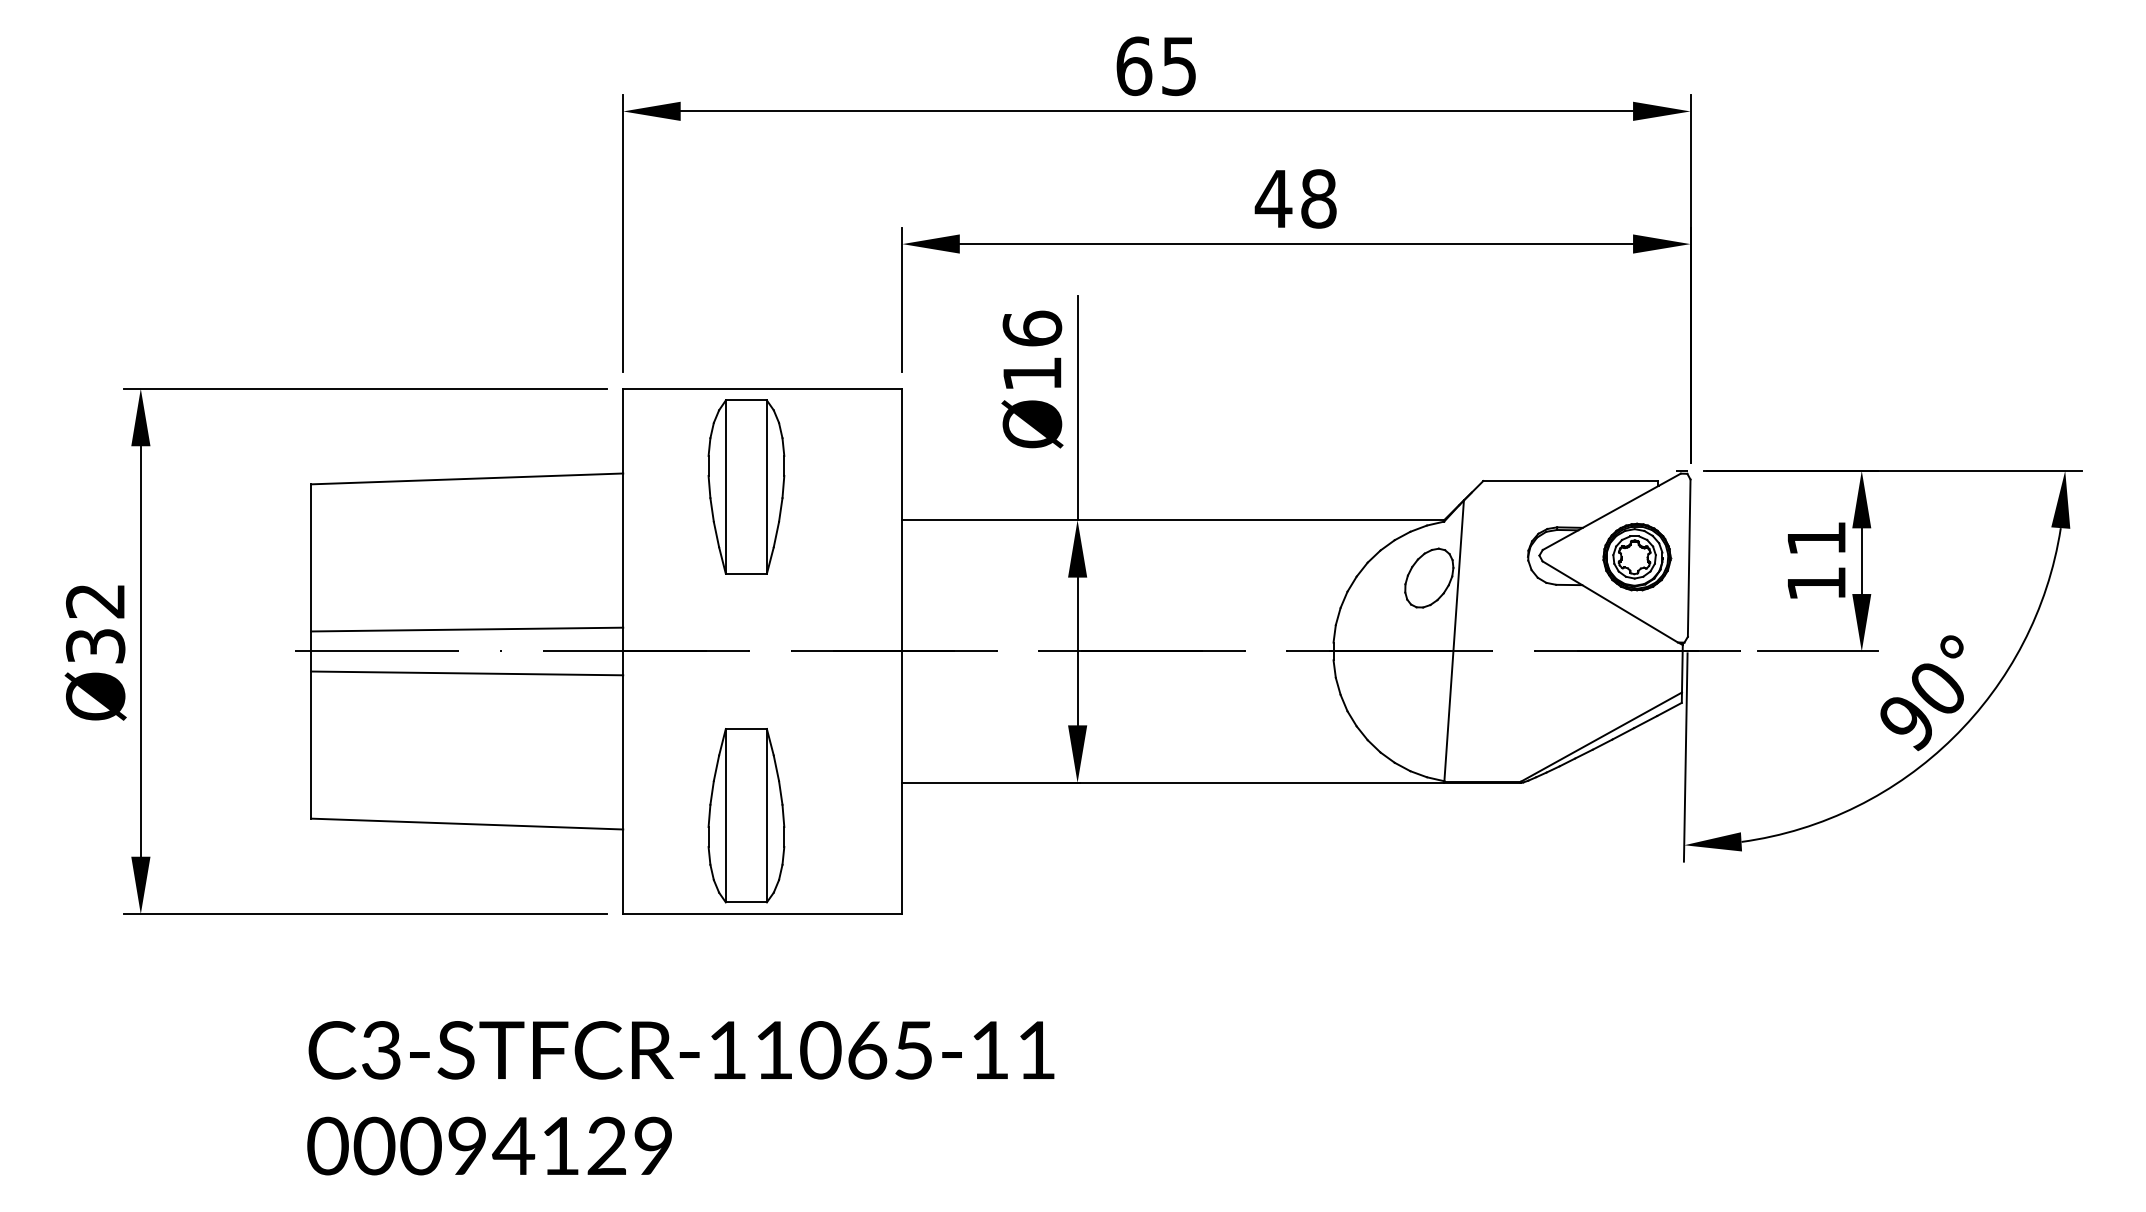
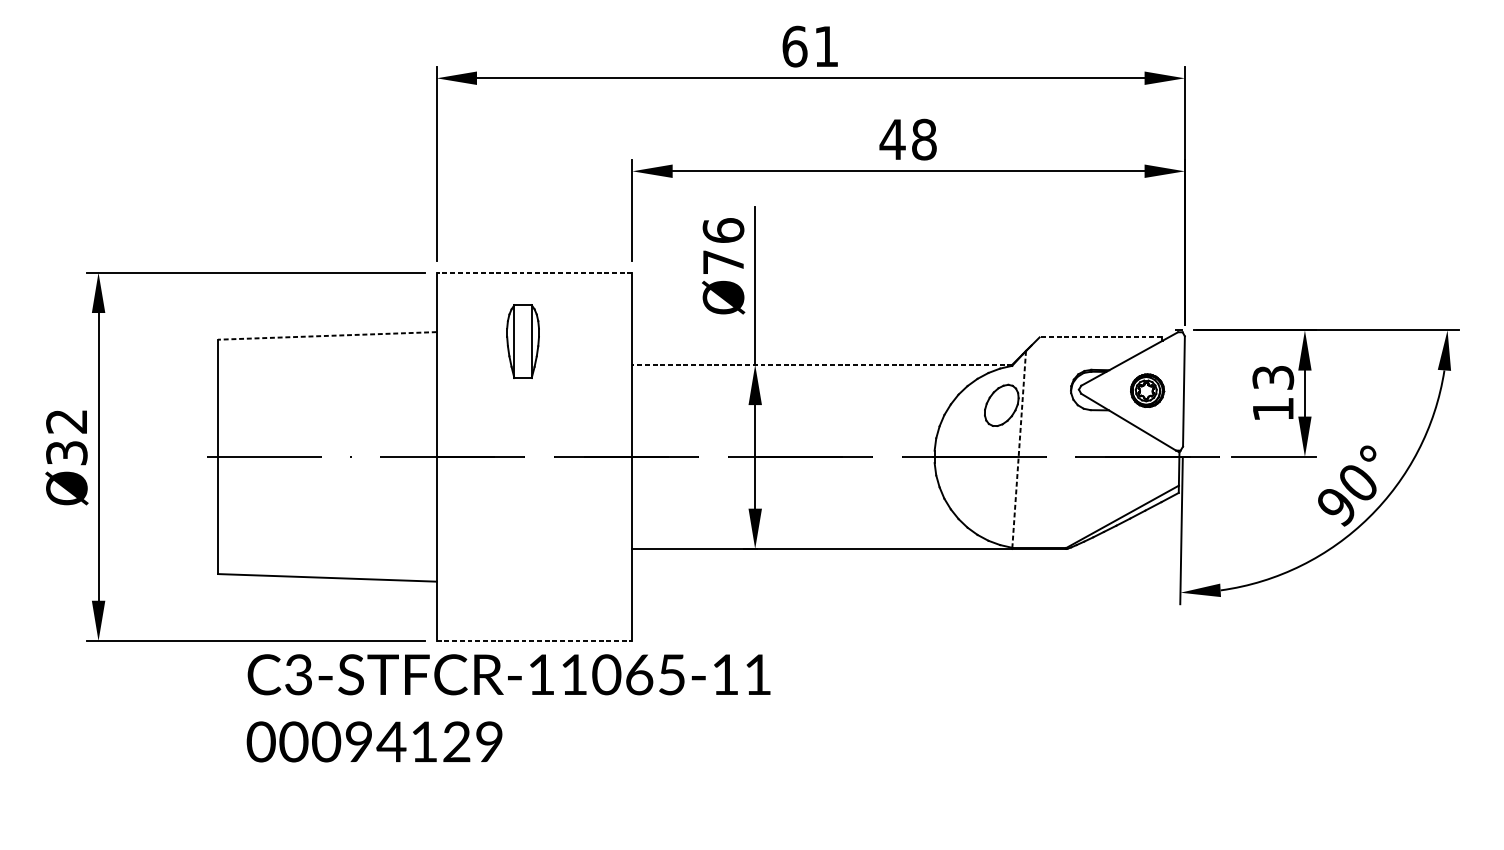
text: (1178, 66) -> (825, 46), 65 -> 61
text: (1032, 373) -> (723, 262), Ø16 -> Ø76
line: (762, 388) -> (534, 272), solid -> dashed
line: (466, 478) -> (326, 335), solid -> dashed
line: (1569, 481) -> (1100, 337), solid -> dashed
part: (746, 486) -> (523, 341), size x0.6
line: (1173, 520) -> (822, 365), solid -> dashed
text: (1816, 538) -> (1273, 377), 11 -> 13
part: (1637, 556) -> (1147, 390), size x0.7
line: (467, 629) -> (327, 441), removed
line: (1454, 640) -> (1019, 449), solid -> dashed
line: (467, 673) -> (327, 472), removed
part: (746, 815) -> (523, 571), removed
line: (762, 914) -> (534, 641), solid -> dashed
text: (680, 1098) -> (508, 708), moved

